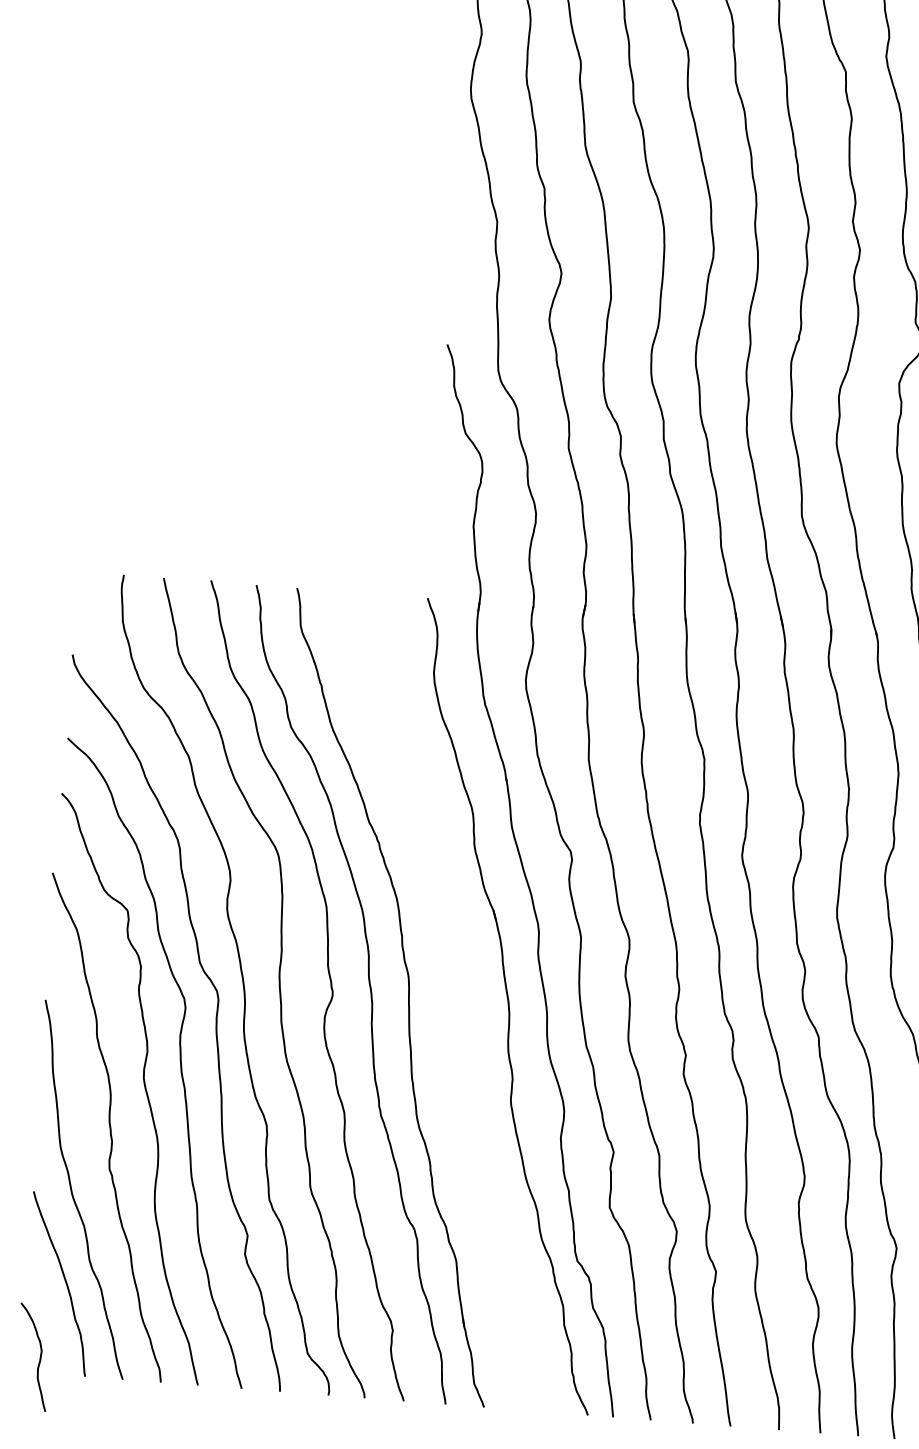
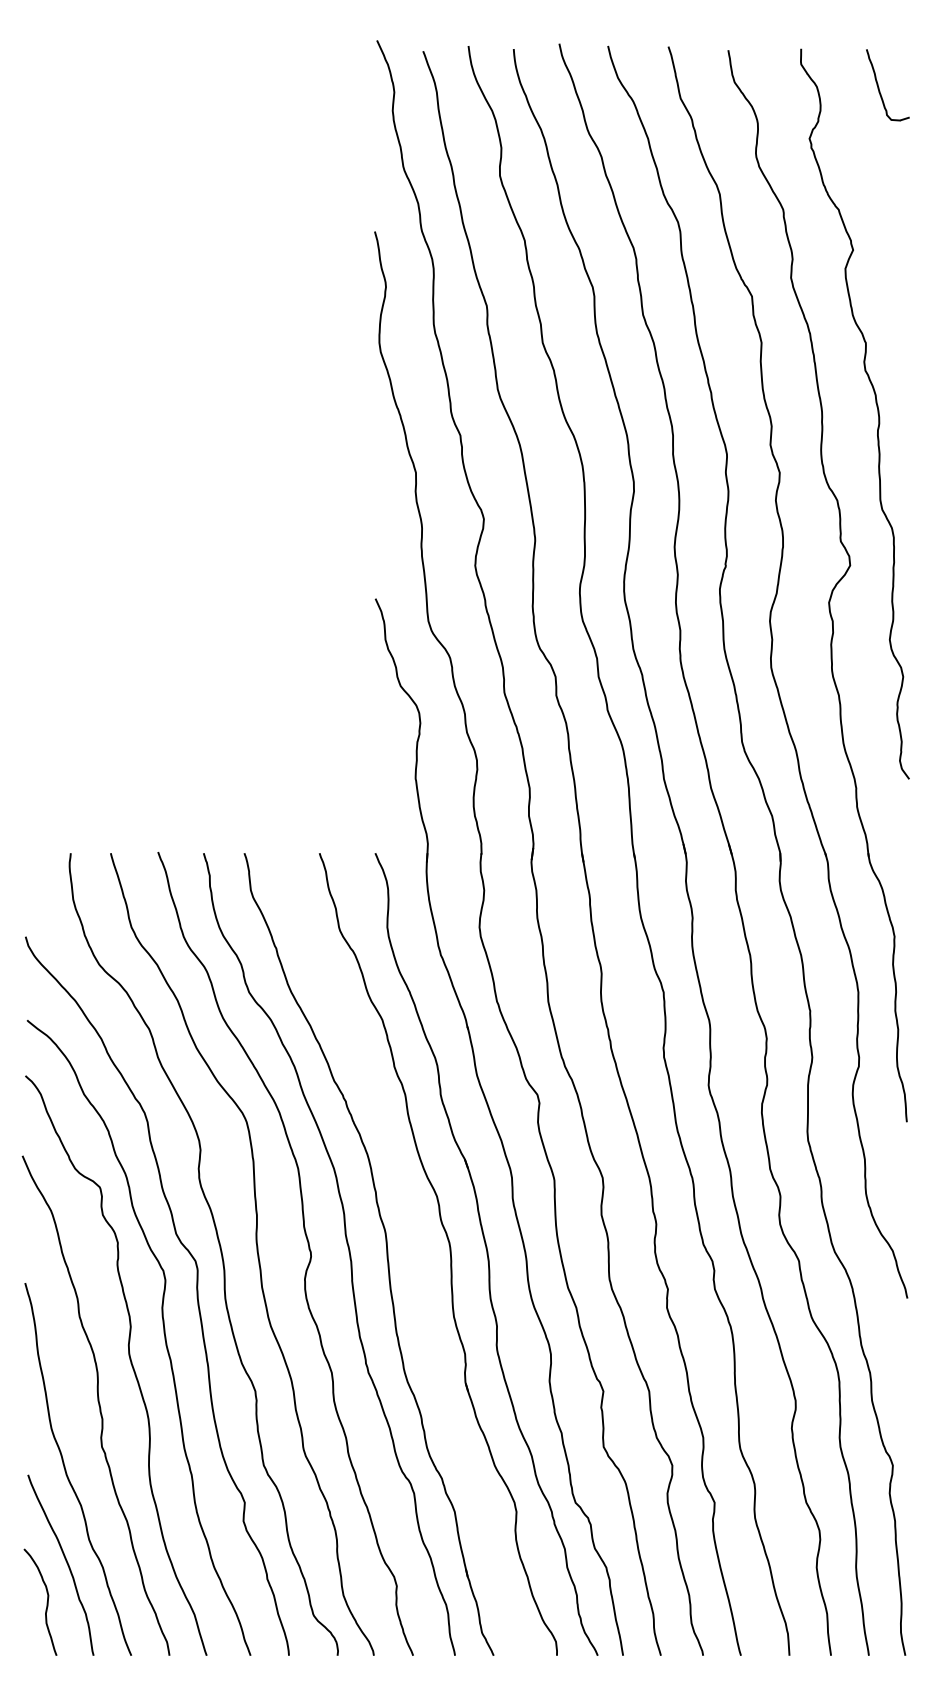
part: (470, 1003) -> (449, 1253), added
curve: (39, 1357) -> (46, 1602), moved

